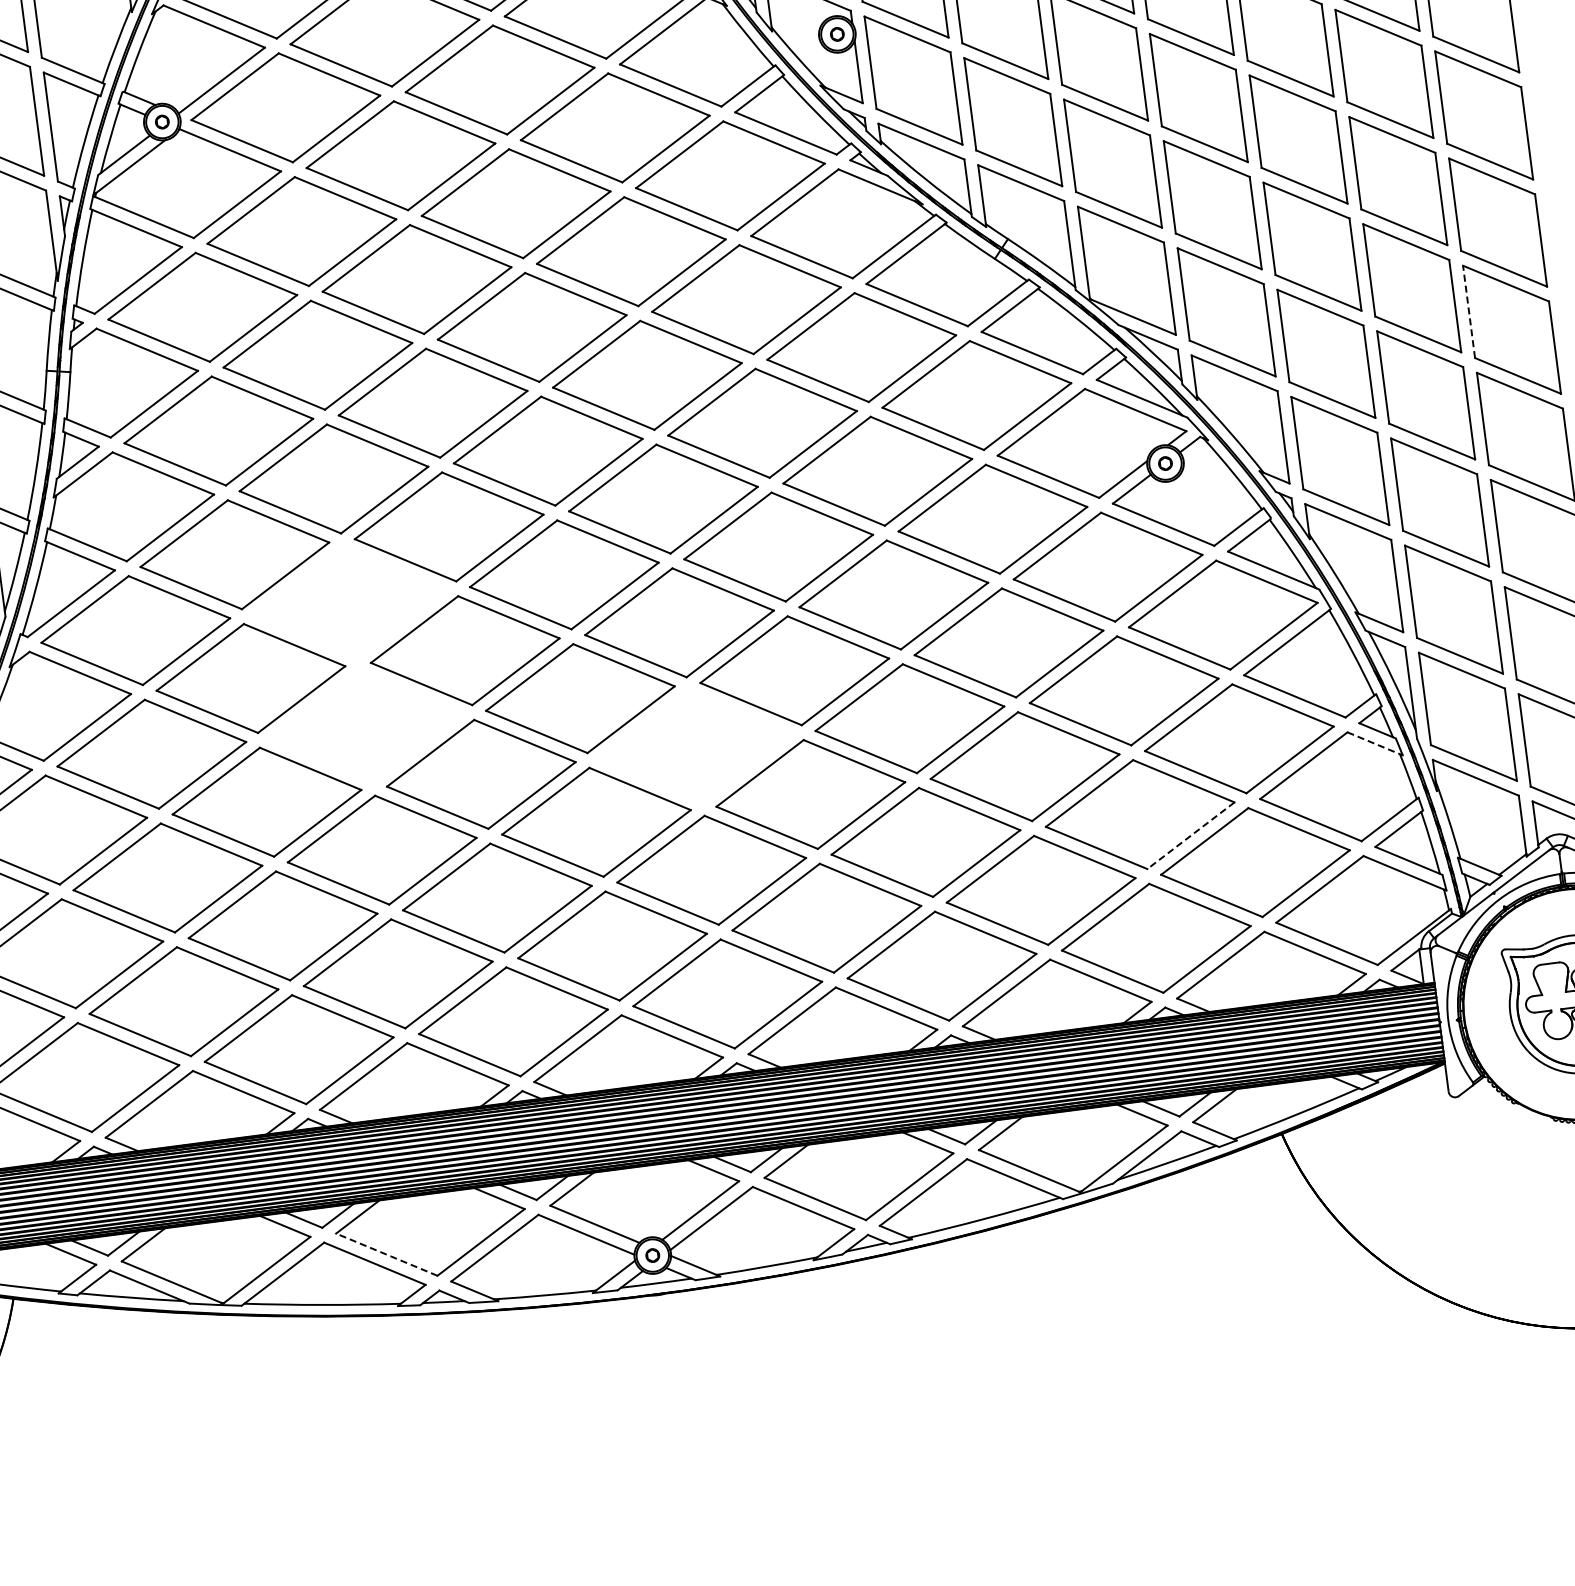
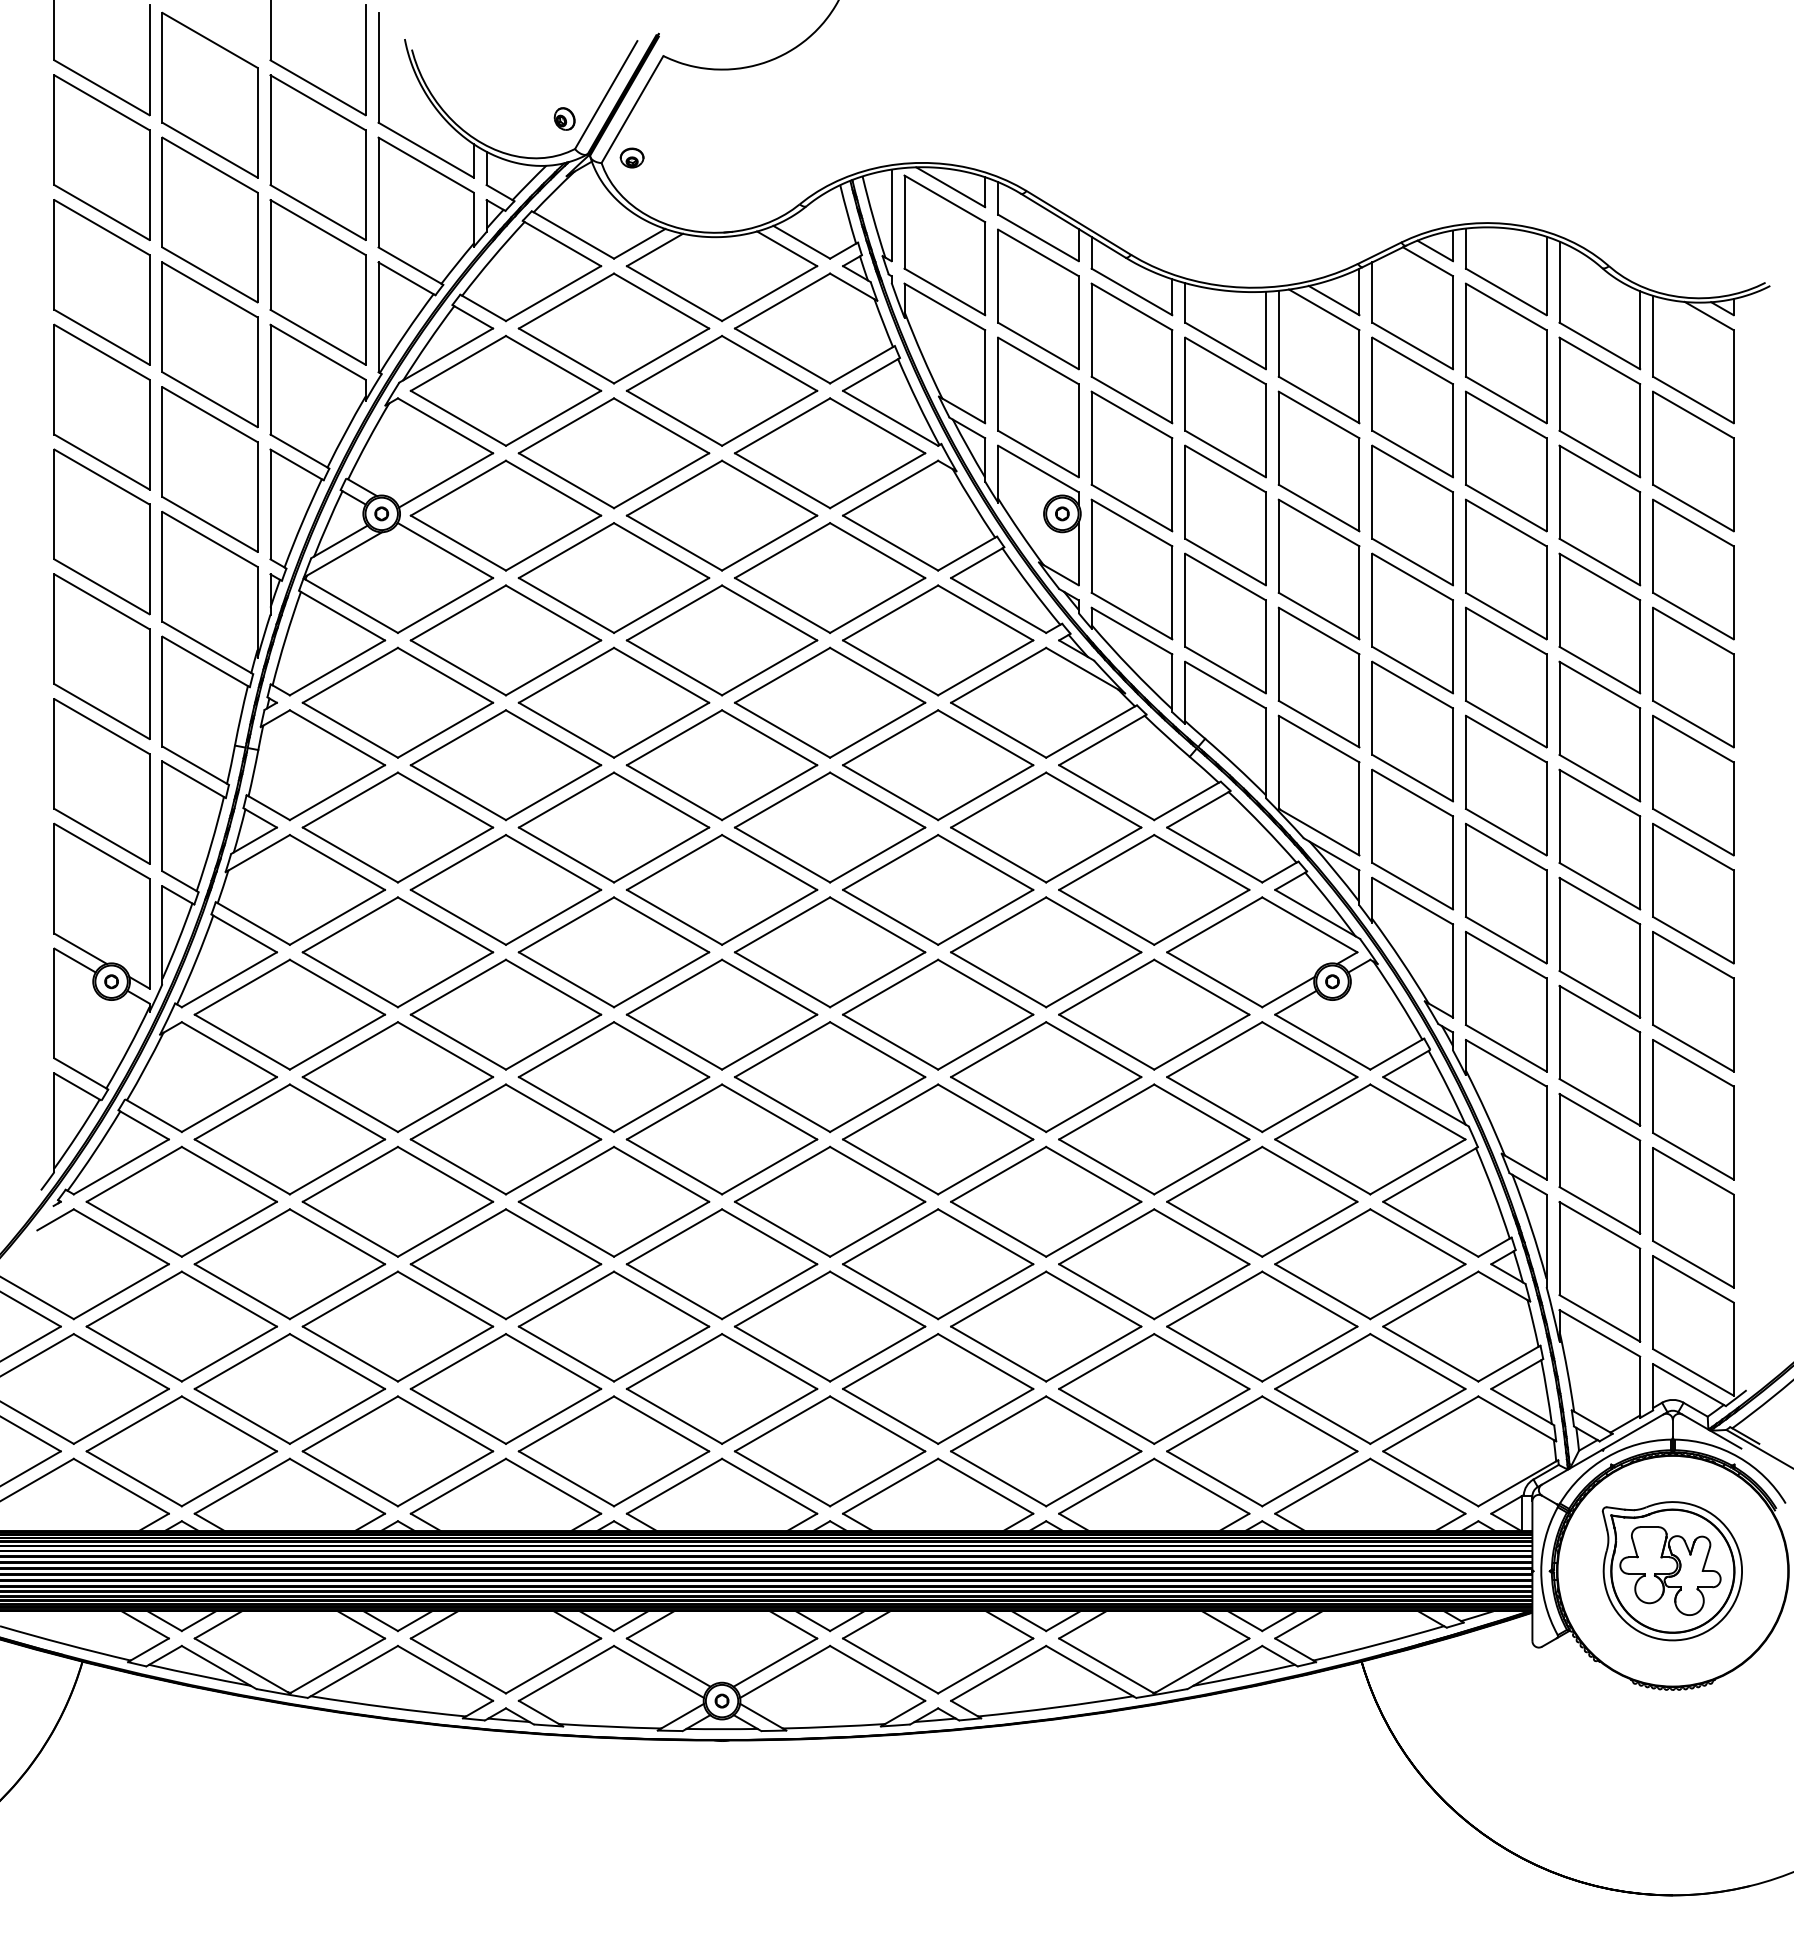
line: (1469, 311) -> (1653, 870), dashed -> solid
part: (349, 602) -> (505, 1014), added
part: (365, 726) -> (505, 1139), added
line: (1374, 743) -> (1503, 1286), dashed -> solid
part: (695, 746) -> (830, 1201), added
line: (1190, 836) -> (1309, 1354), dashed -> solid
line: (386, 1254) -> (458, 1665), dashed -> solid

